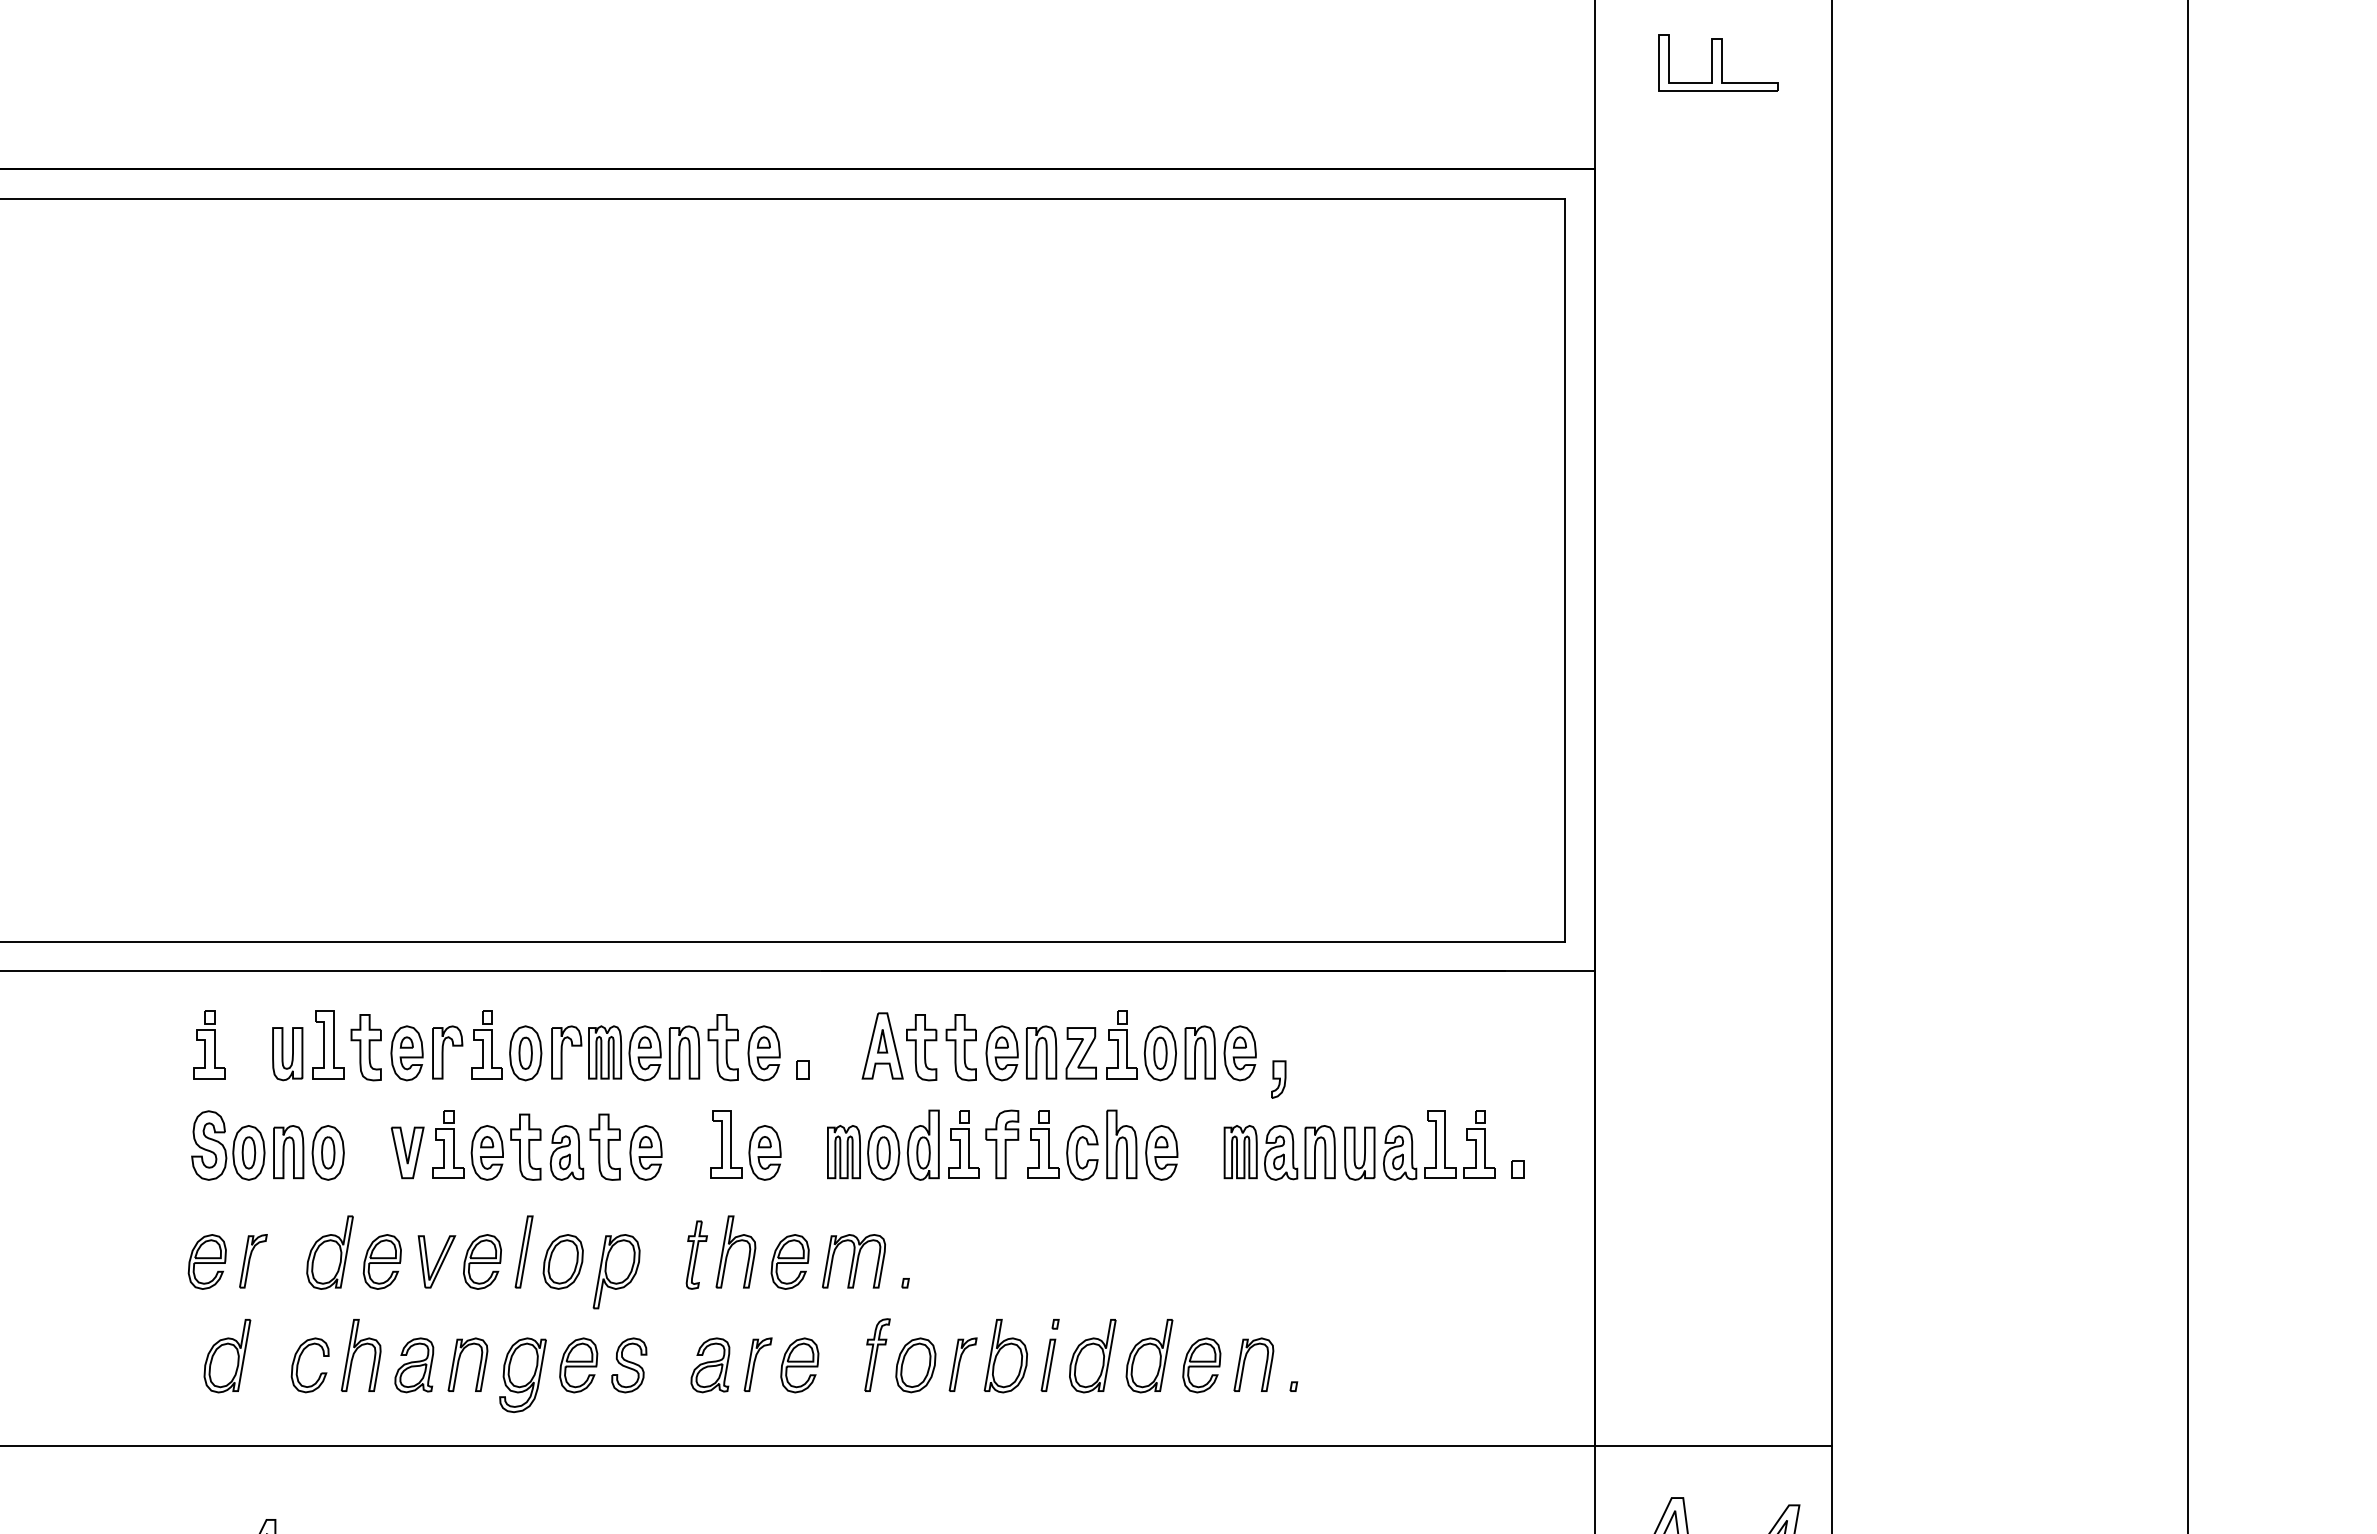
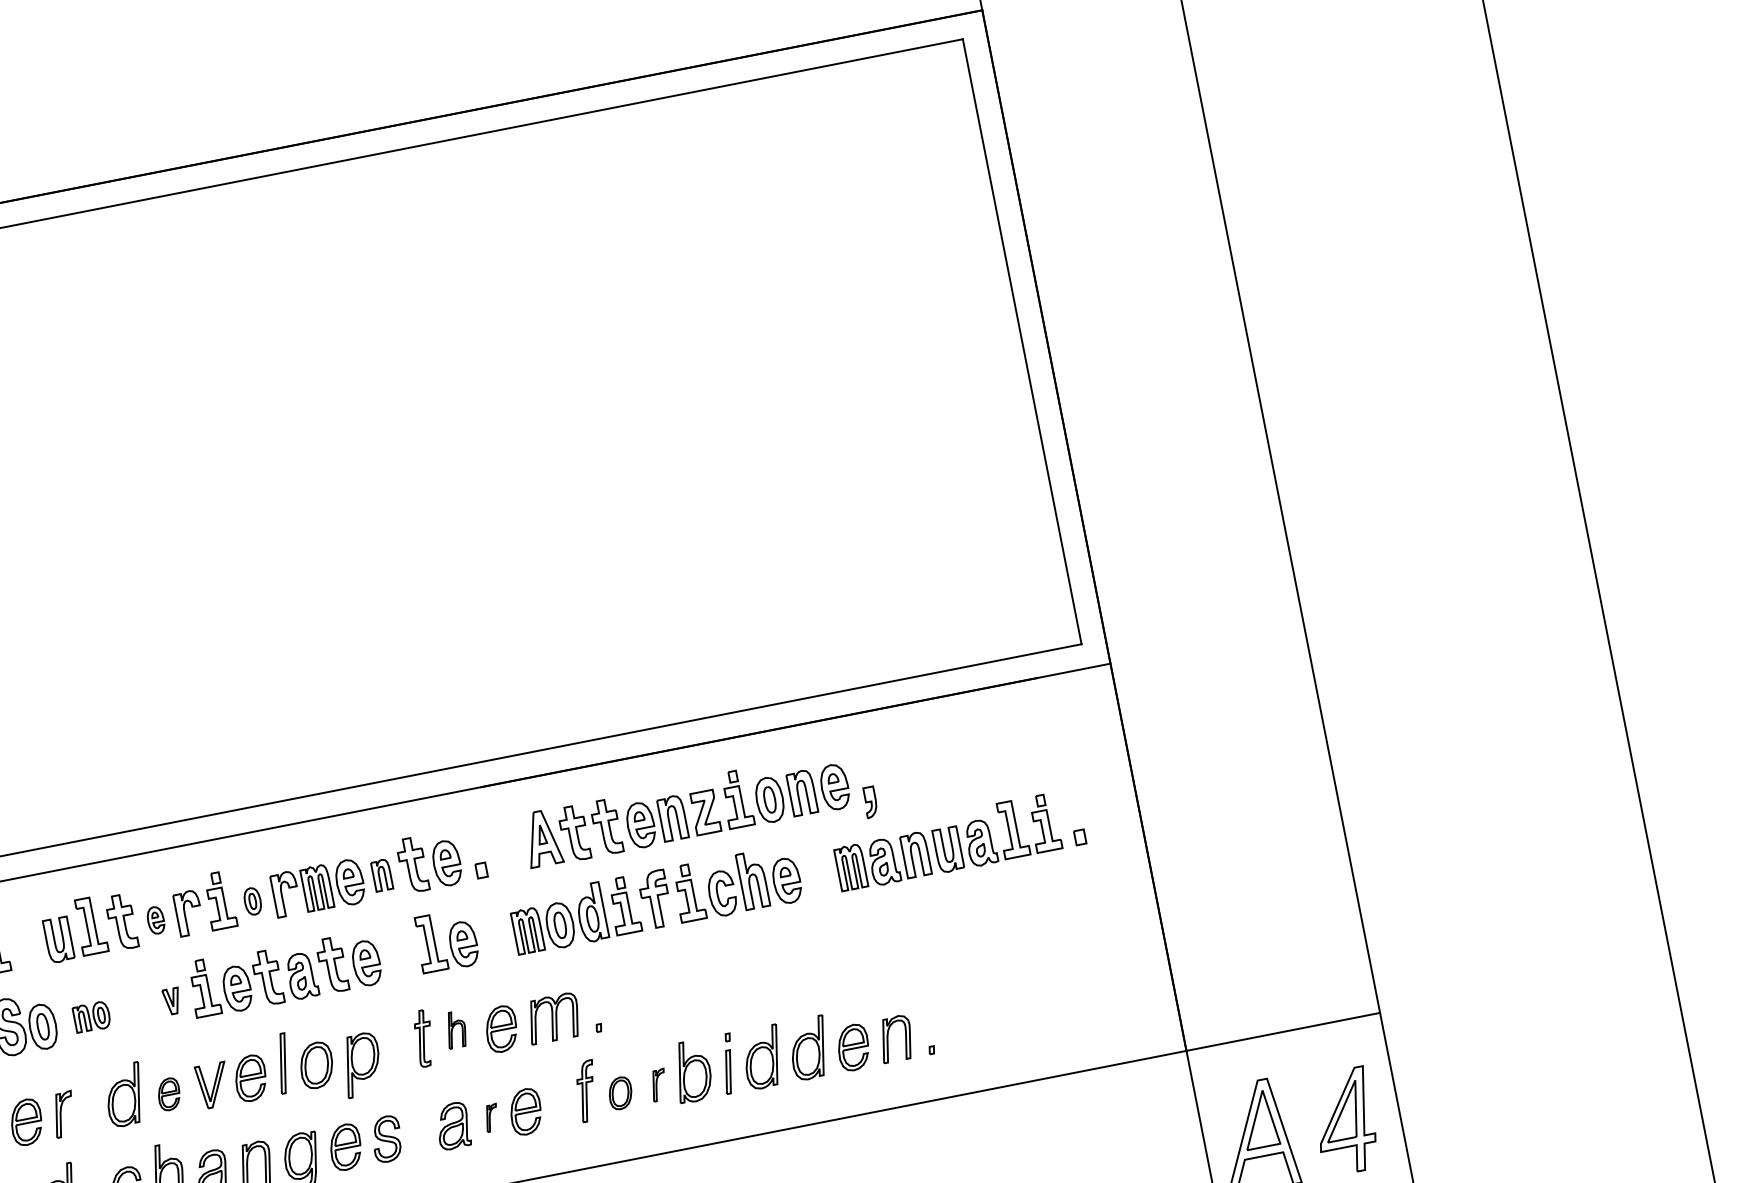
part: (684, 1052) -> (381, 875), size x0.7
part: (406, 1053) -> (155, 920), size x0.6
part: (525, 1053) -> (252, 901), size x0.6
part: (308, 1152) -> (91, 1016), size x0.6
part: (407, 1152) -> (172, 1001), size x0.6
part: (735, 1251) -> (455, 1029), size x0.6
part: (381, 1261) -> (168, 1094), size x0.7
part: (757, 1364) -> (491, 1117), size x0.6
part: (962, 1364) -> (658, 1085), size x0.7
part: (915, 1365) -> (620, 1093), size x0.7

